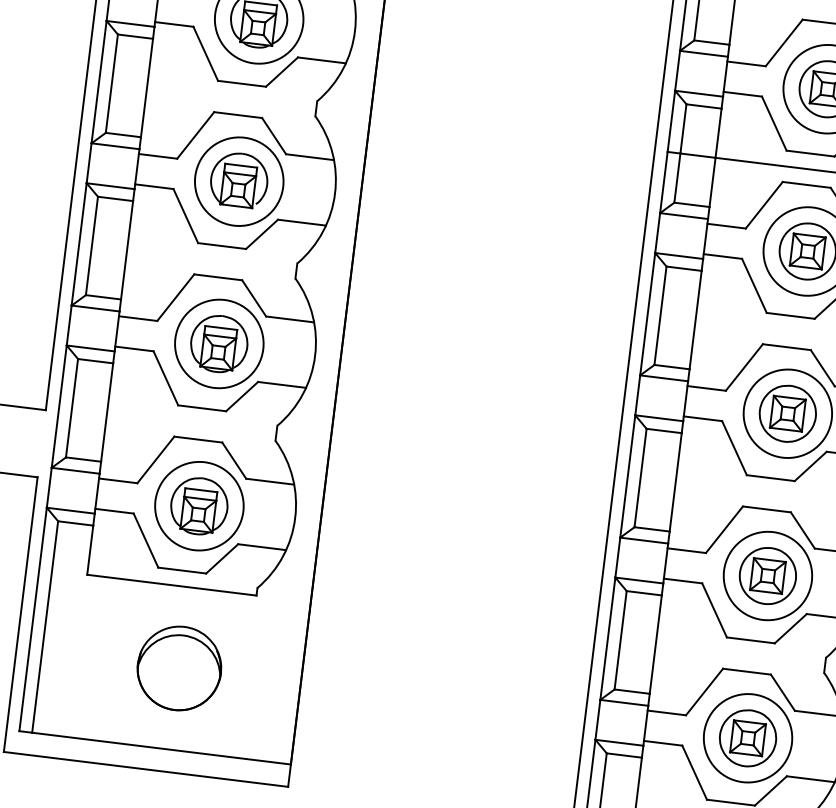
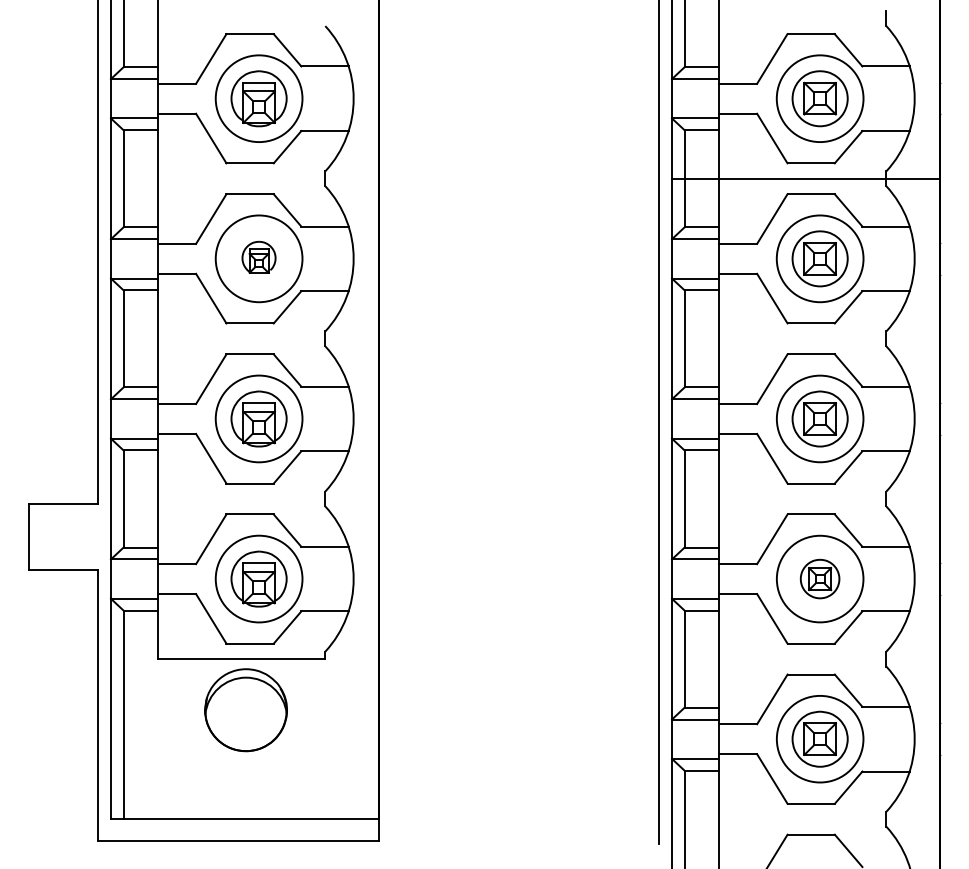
part: (238, 180) -> (258, 257), size x0.6
part: (767, 575) -> (819, 578), size x0.7
part: (178, 668) -> (245, 710), moved

